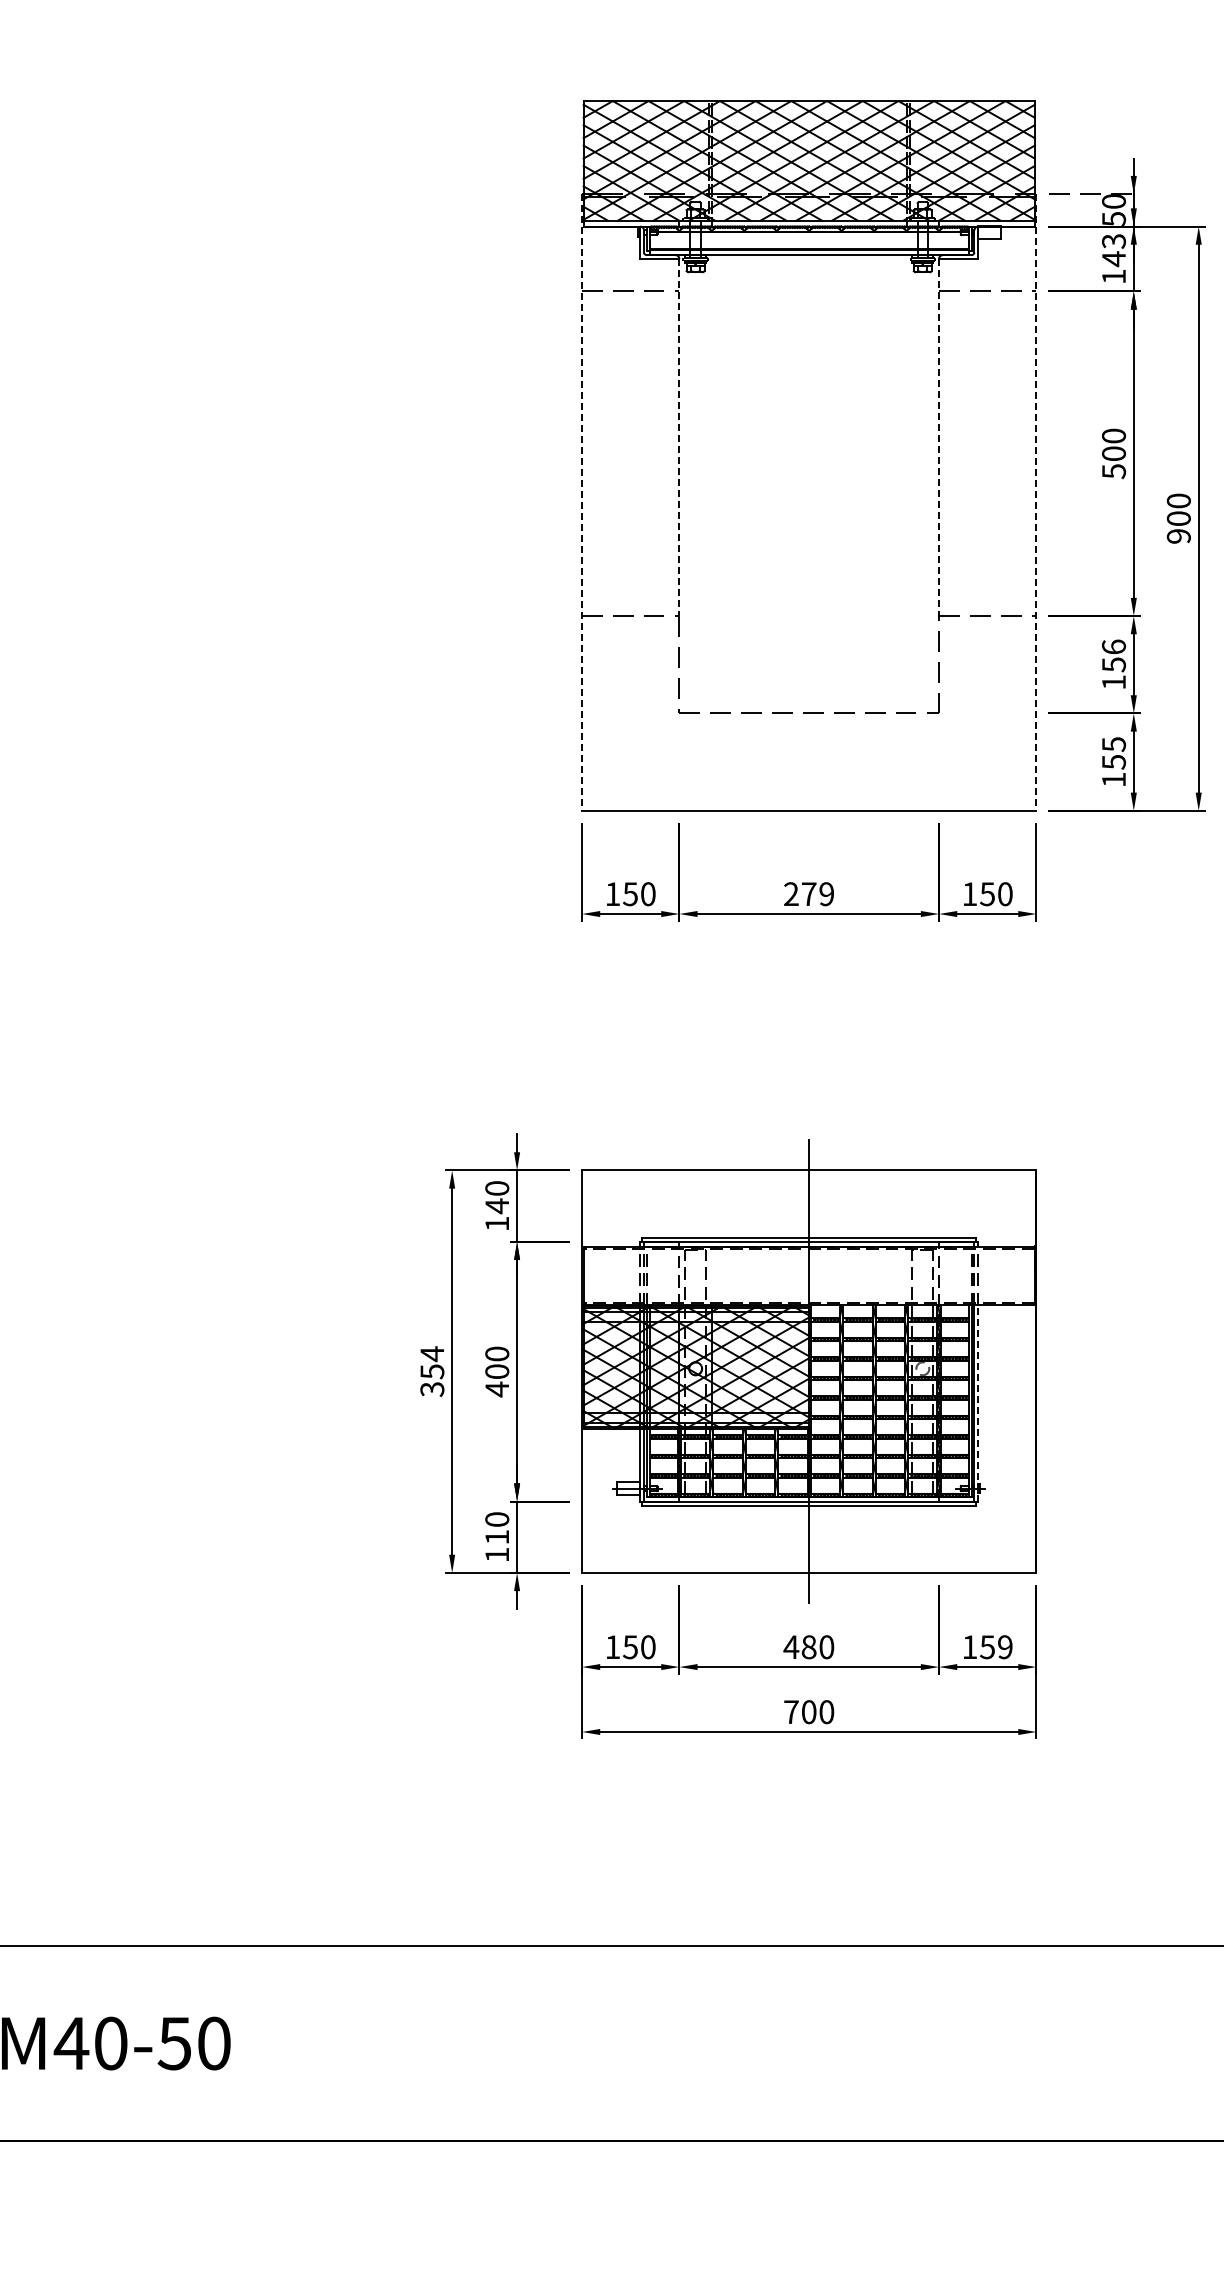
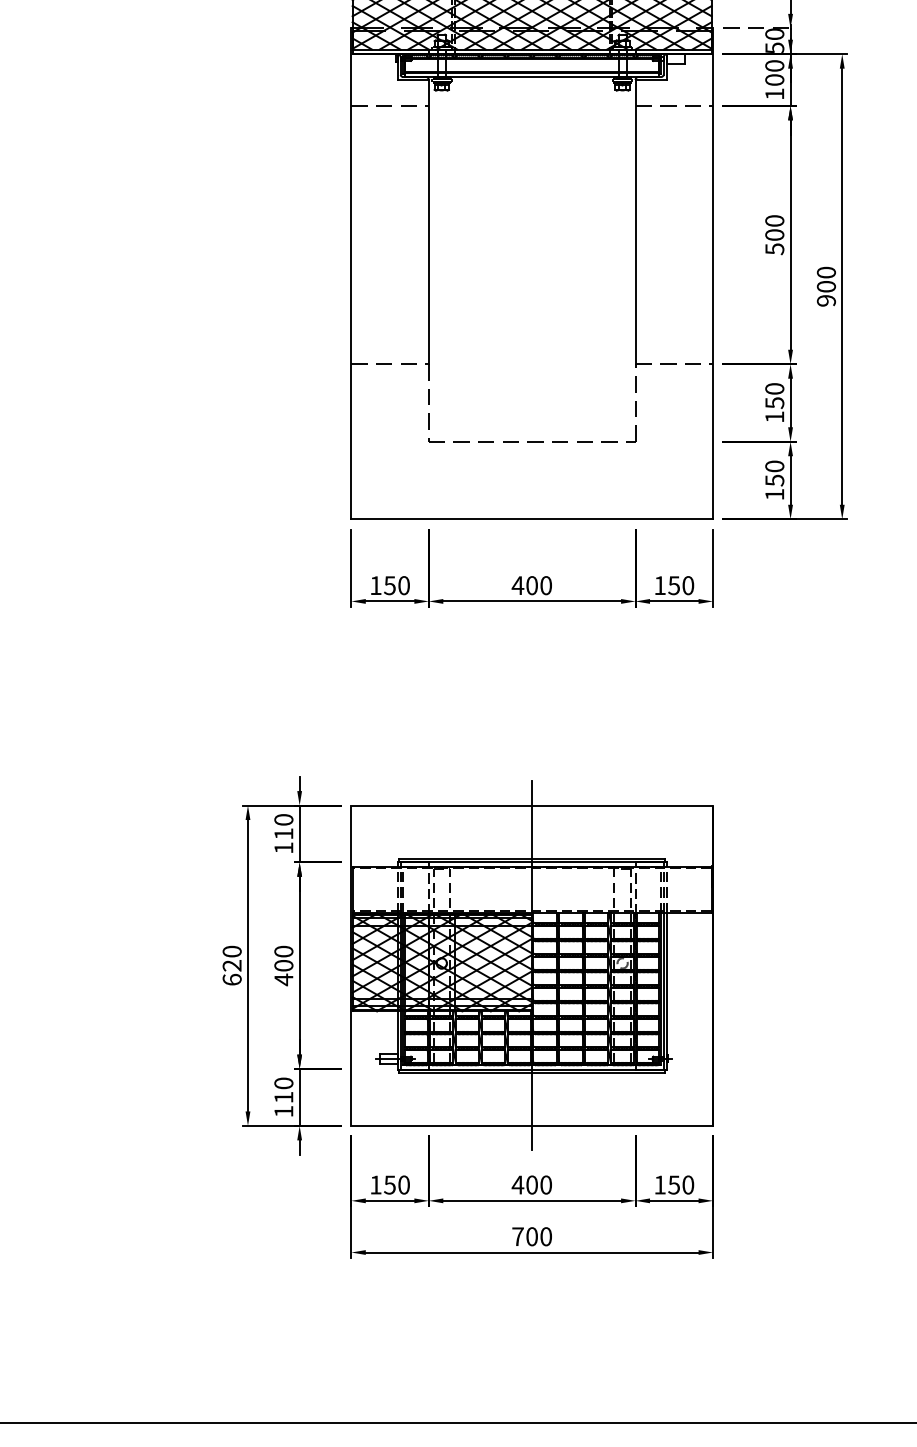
text: (1114, 250) -> (775, 73), 143 -> 100
line: (679, 437) -> (428, 222), dashed -> solid
line: (939, 437) -> (635, 222), dashed -> solid
line: (582, 502) -> (351, 273), dashed -> solid
line: (1036, 502) -> (713, 273), dashed -> solid
text: (1113, 646) -> (774, 388), 156 -> 150
text: (1113, 744) -> (774, 466), 155 -> 150
text: (808, 894) -> (531, 585), 279 -> 400
text: (496, 1206) -> (283, 834), 140 -> 110
text: (432, 1371) -> (232, 965), 354 -> 620
line: (978, 1403) -> (666, 991), dashed -> solid
text: (808, 1647) -> (531, 1185), 480 -> 400
text: (1005, 1647) -> (688, 1185), 159 -> 150

